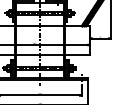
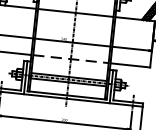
line: (40, 55) -> (71, 59), solid -> dashed

